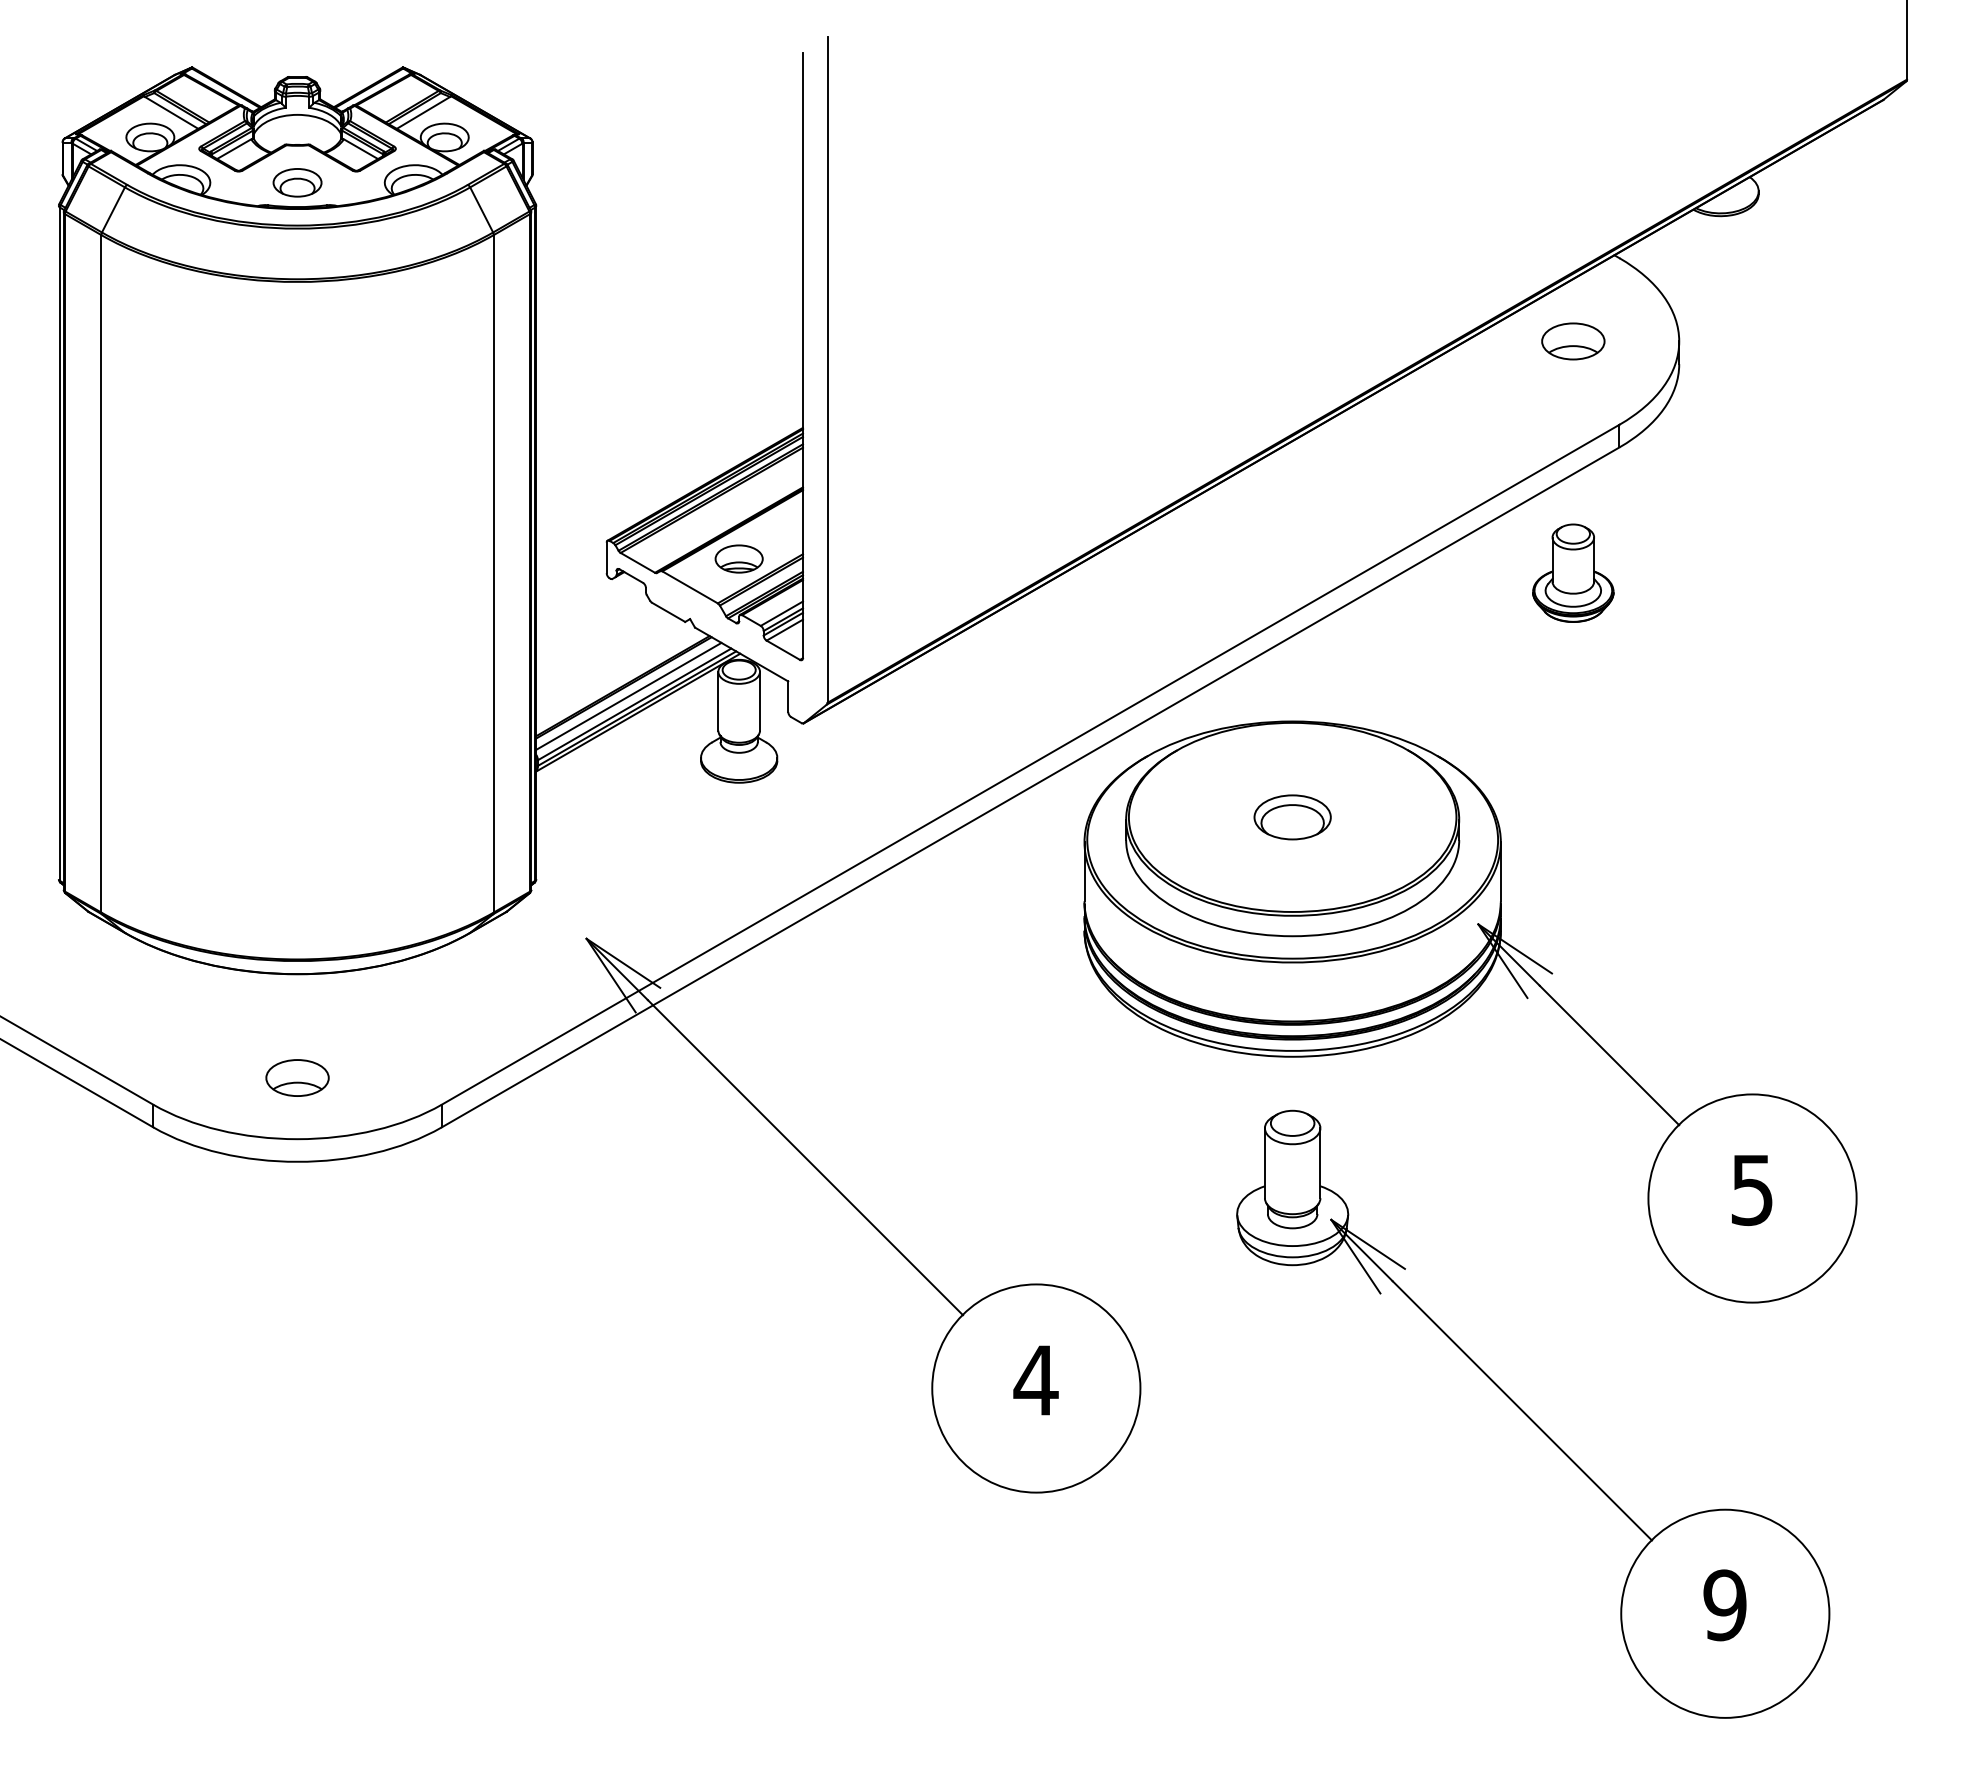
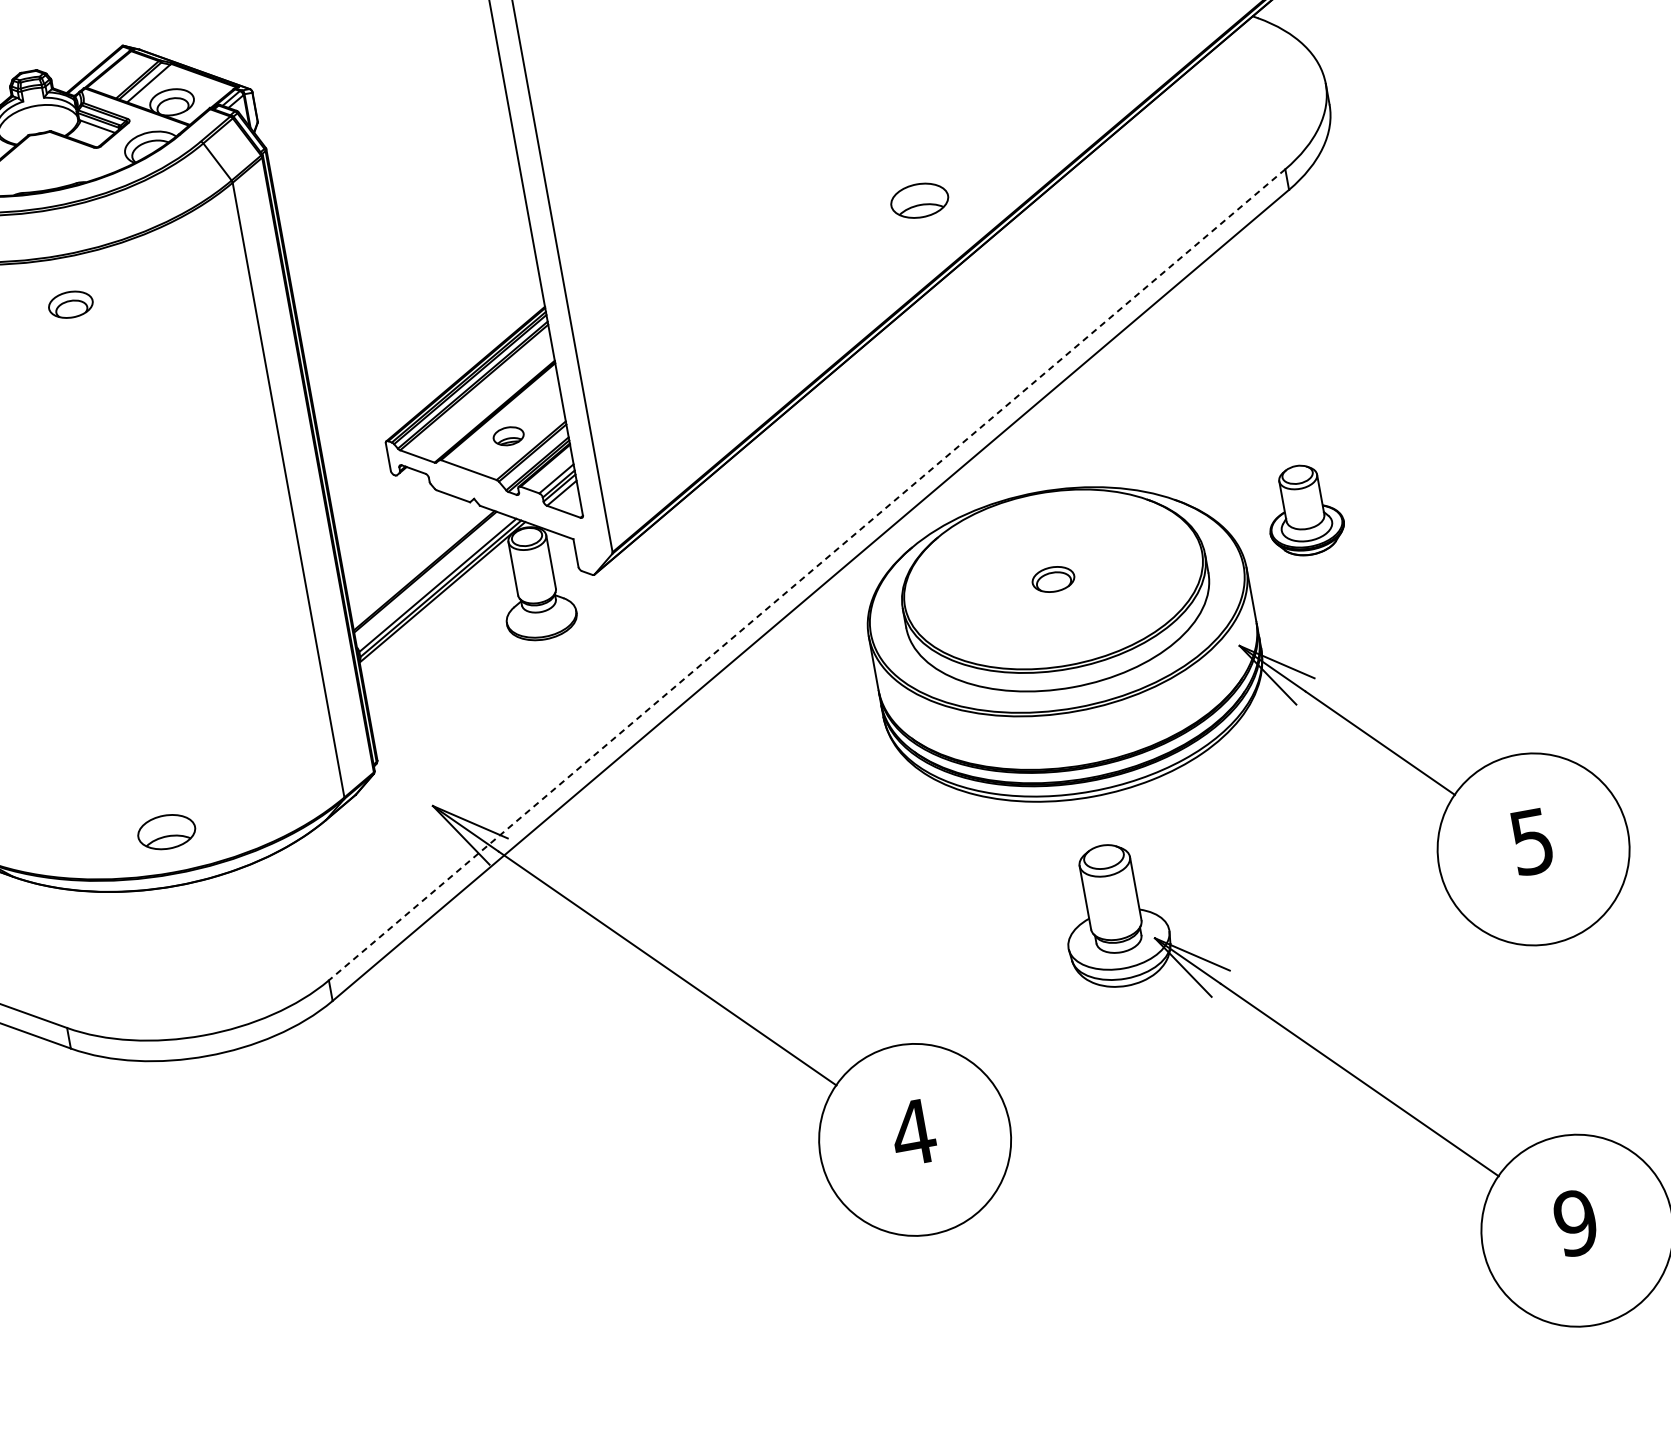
part: (297, 182) -> (70, 304), moved
part: (1573, 341) -> (919, 200), moved
part: (738, 558) -> (508, 435), size x0.7
part: (1573, 572) -> (1304, 509), moved
line: (628, 695) -> (430, 578), removed
line: (1030, 764) -> (806, 574), solid -> dashed
part: (1292, 817) -> (1053, 579), size x0.6
part: (297, 1077) -> (166, 831), moved

